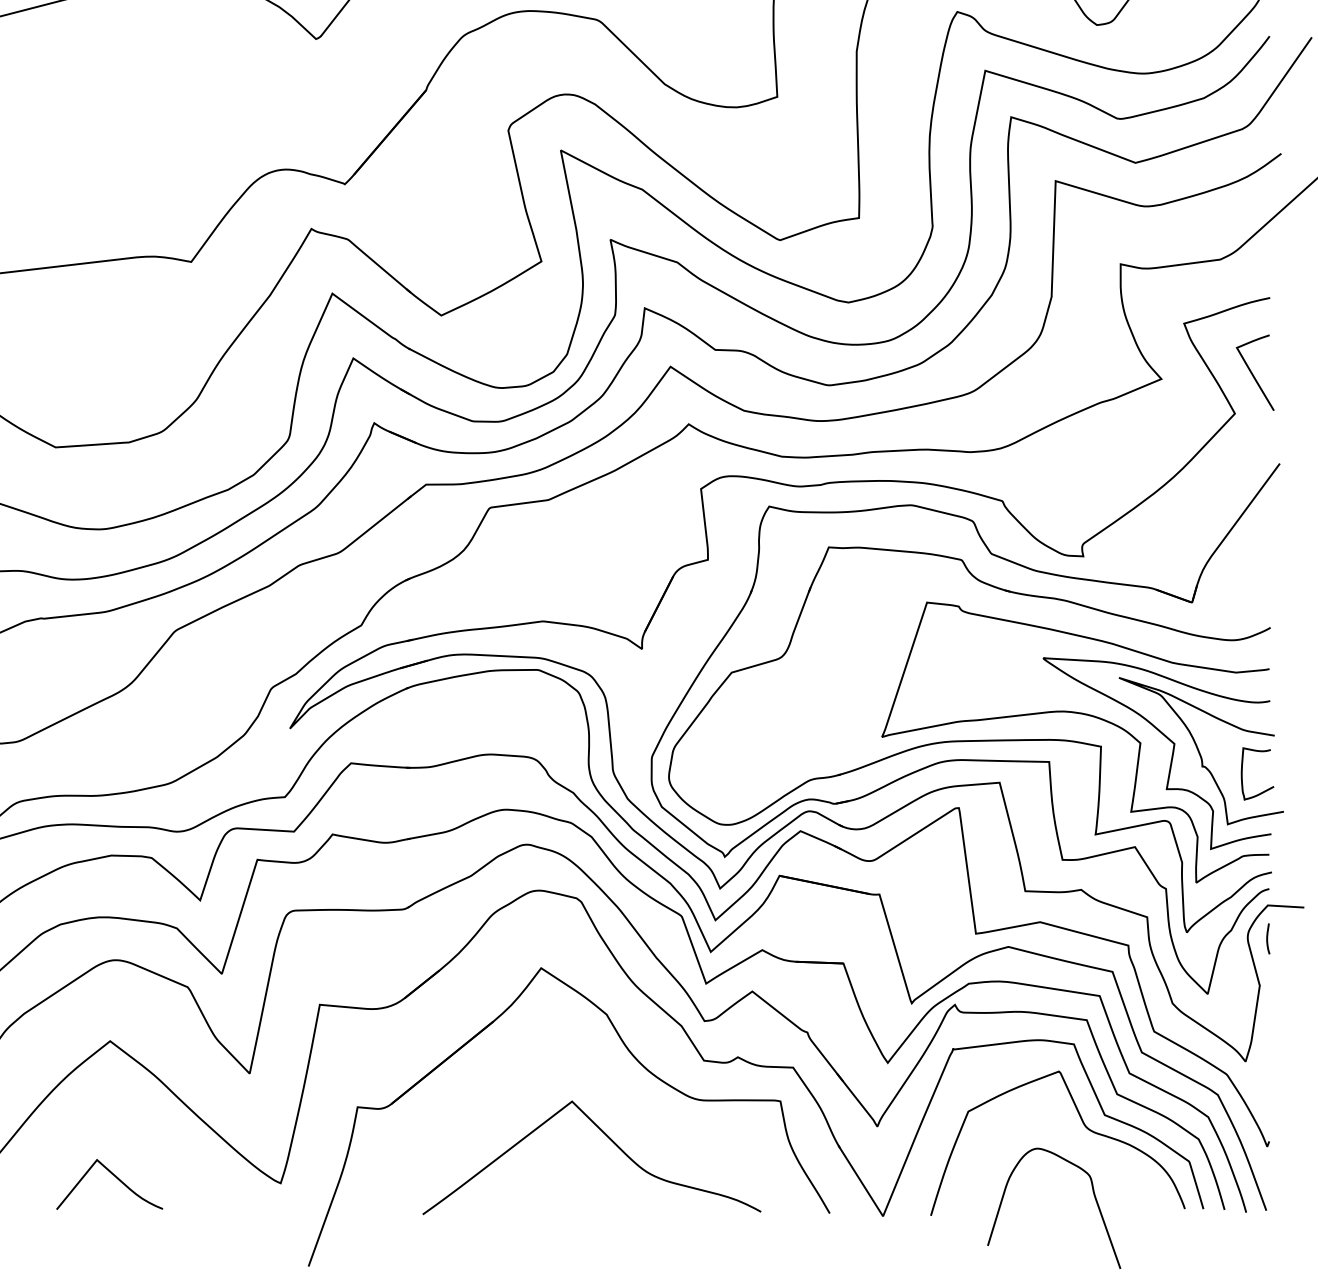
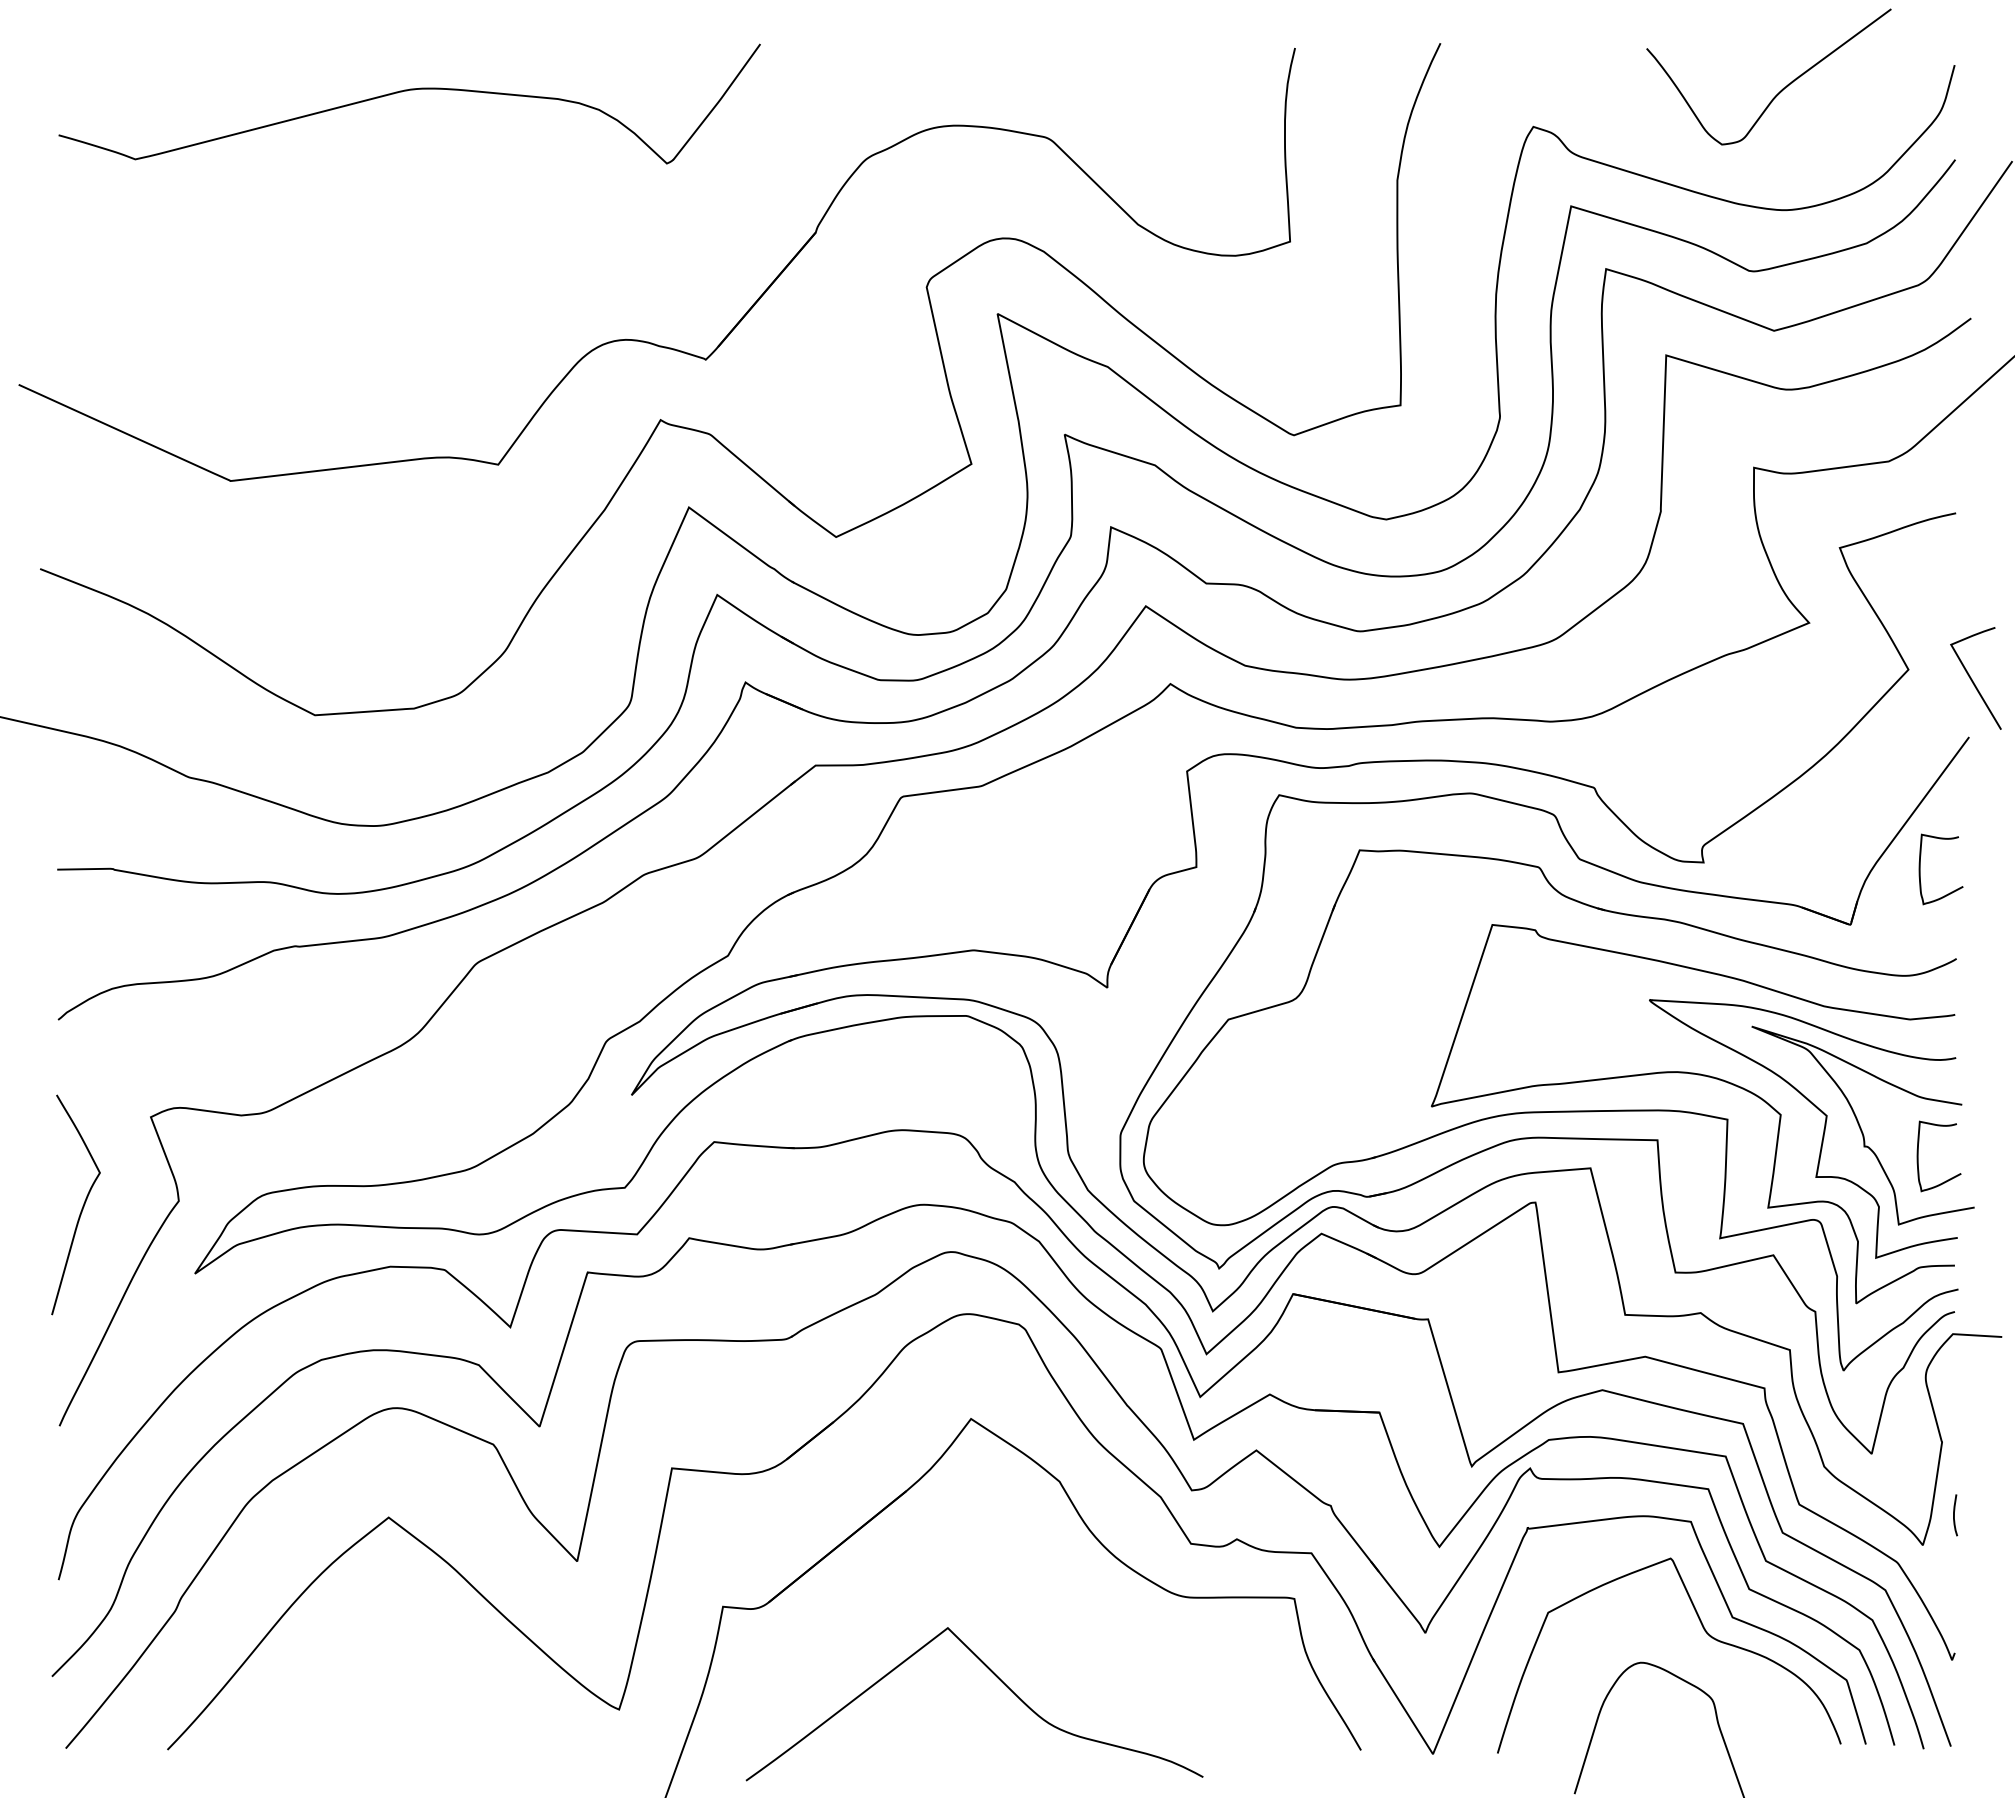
curve: (1252, 373) -> (1972, 679), moved
curve: (1243, 561) -> (1920, 869), added
curve: (1267, 939) -> (1954, 1515), moved
curve: (609, 1139) -> (998, 1679), moved
curve: (115, 1177) -> (395, 1701), removed

